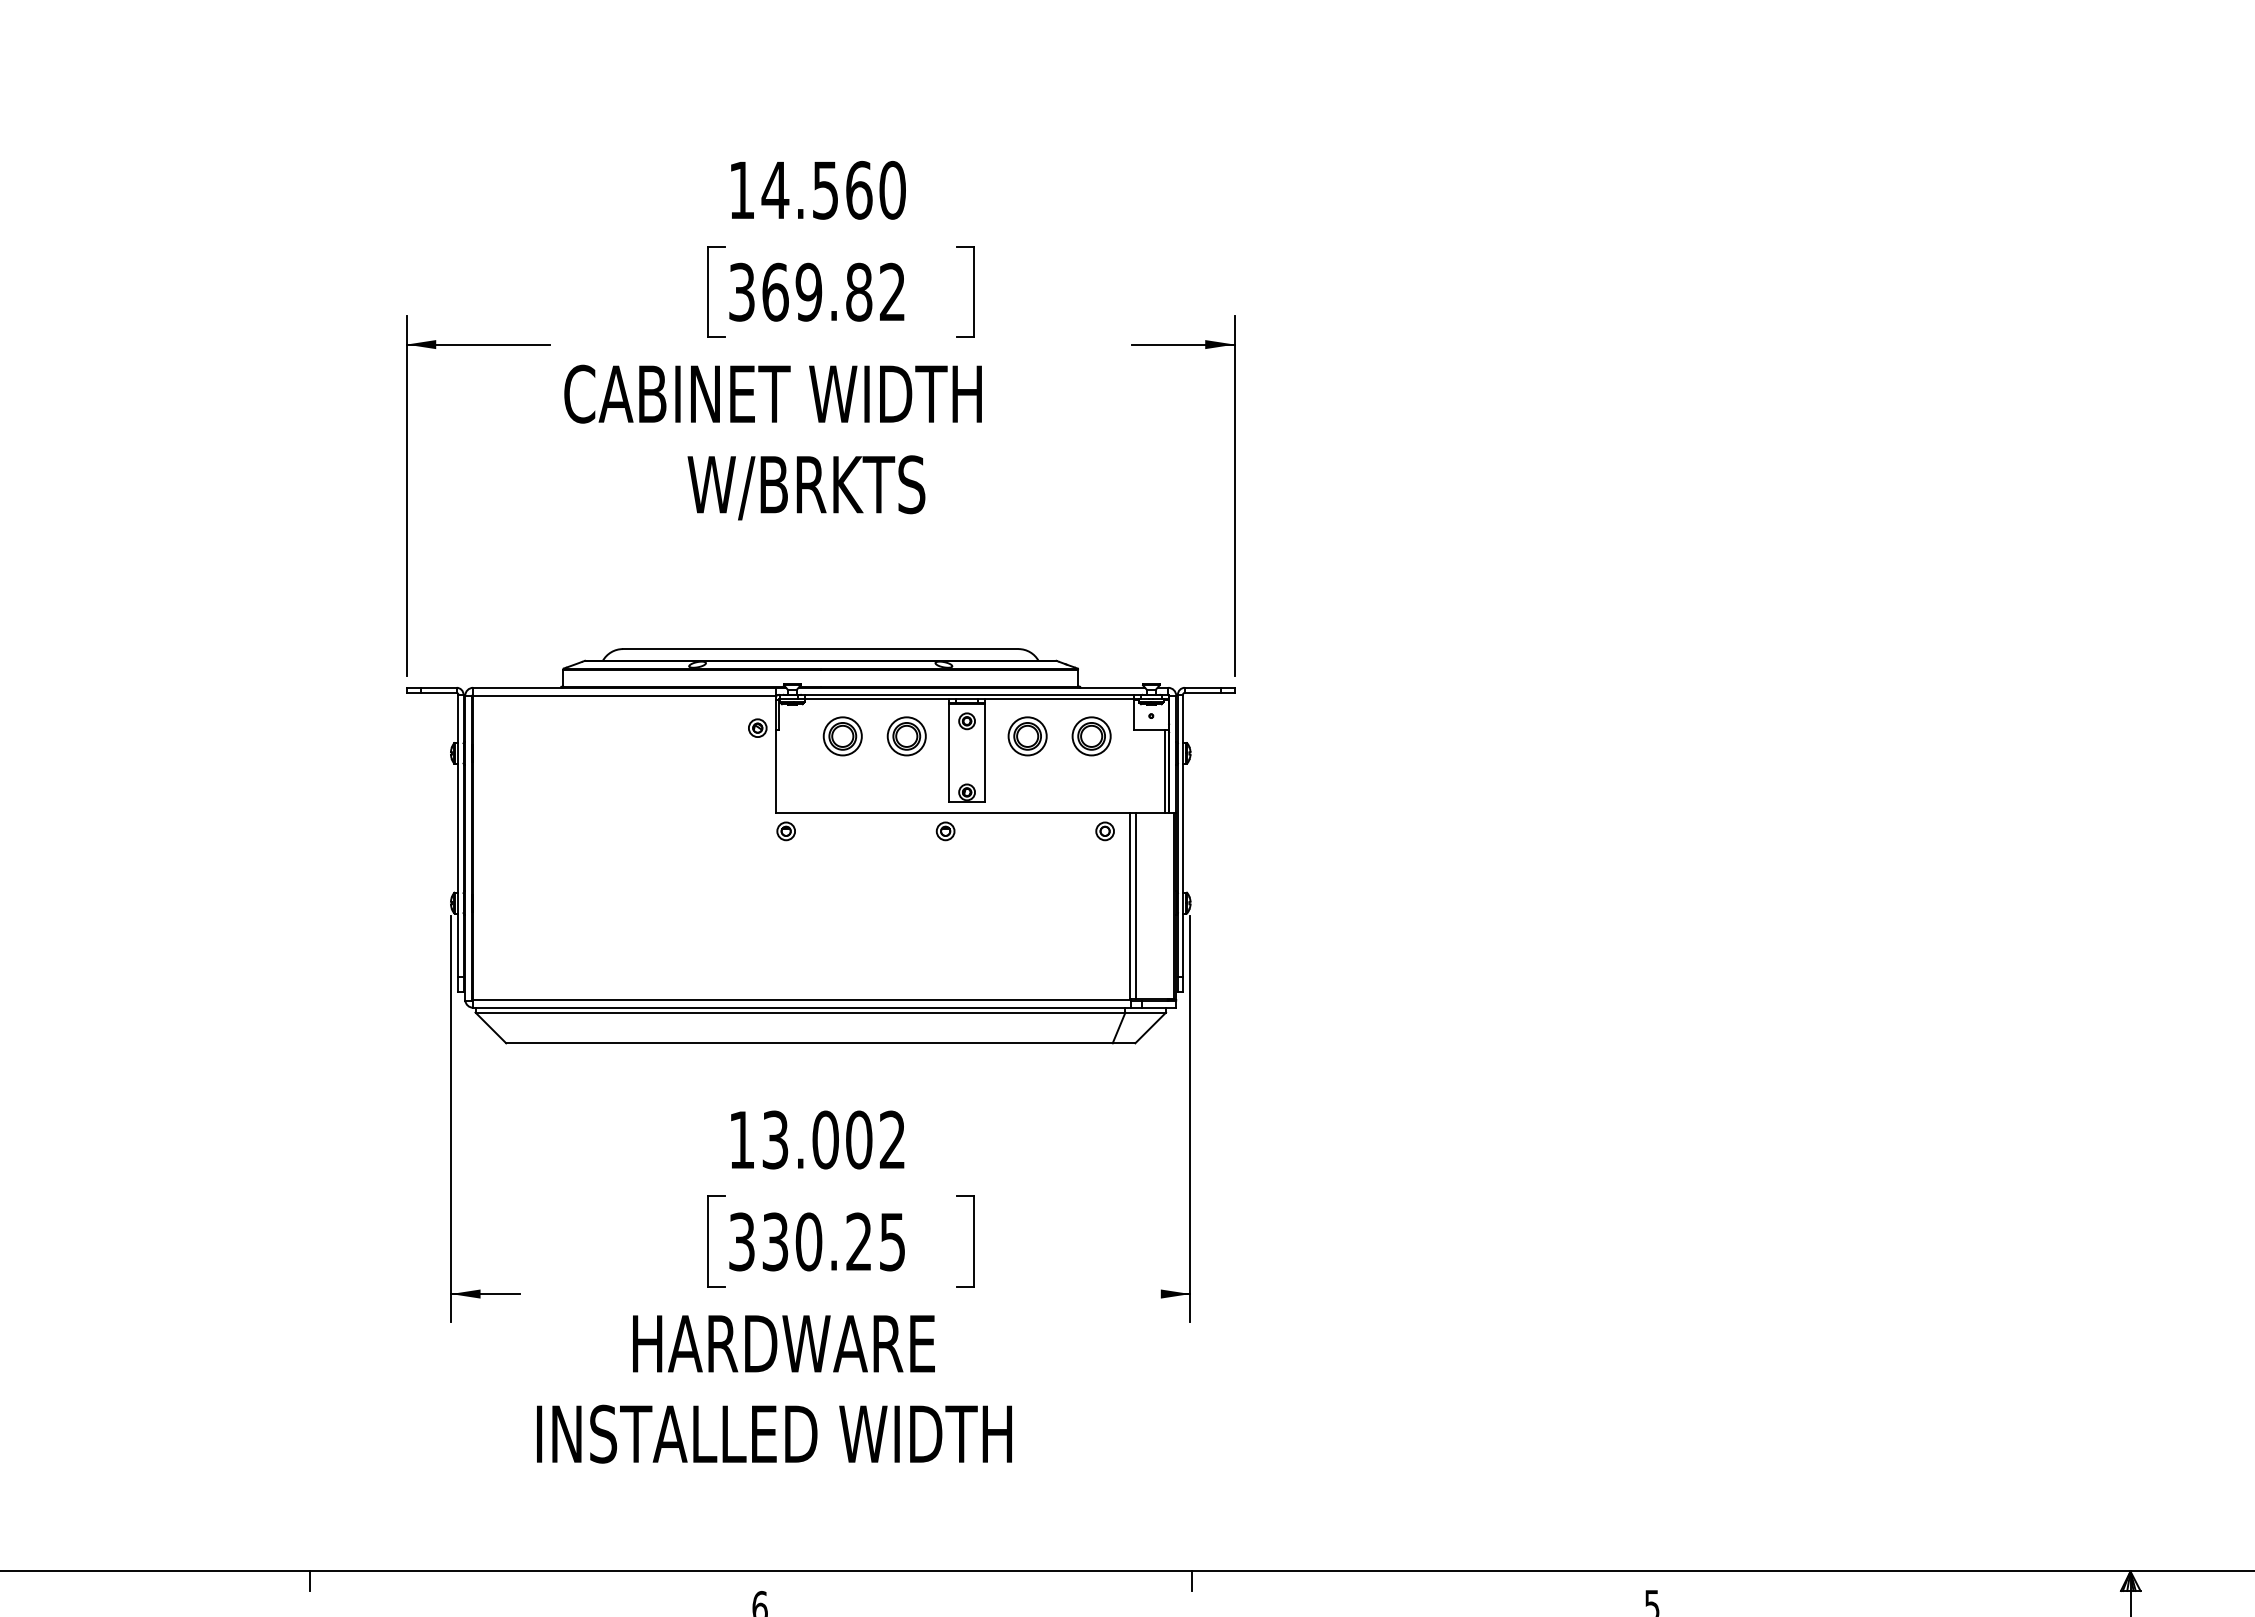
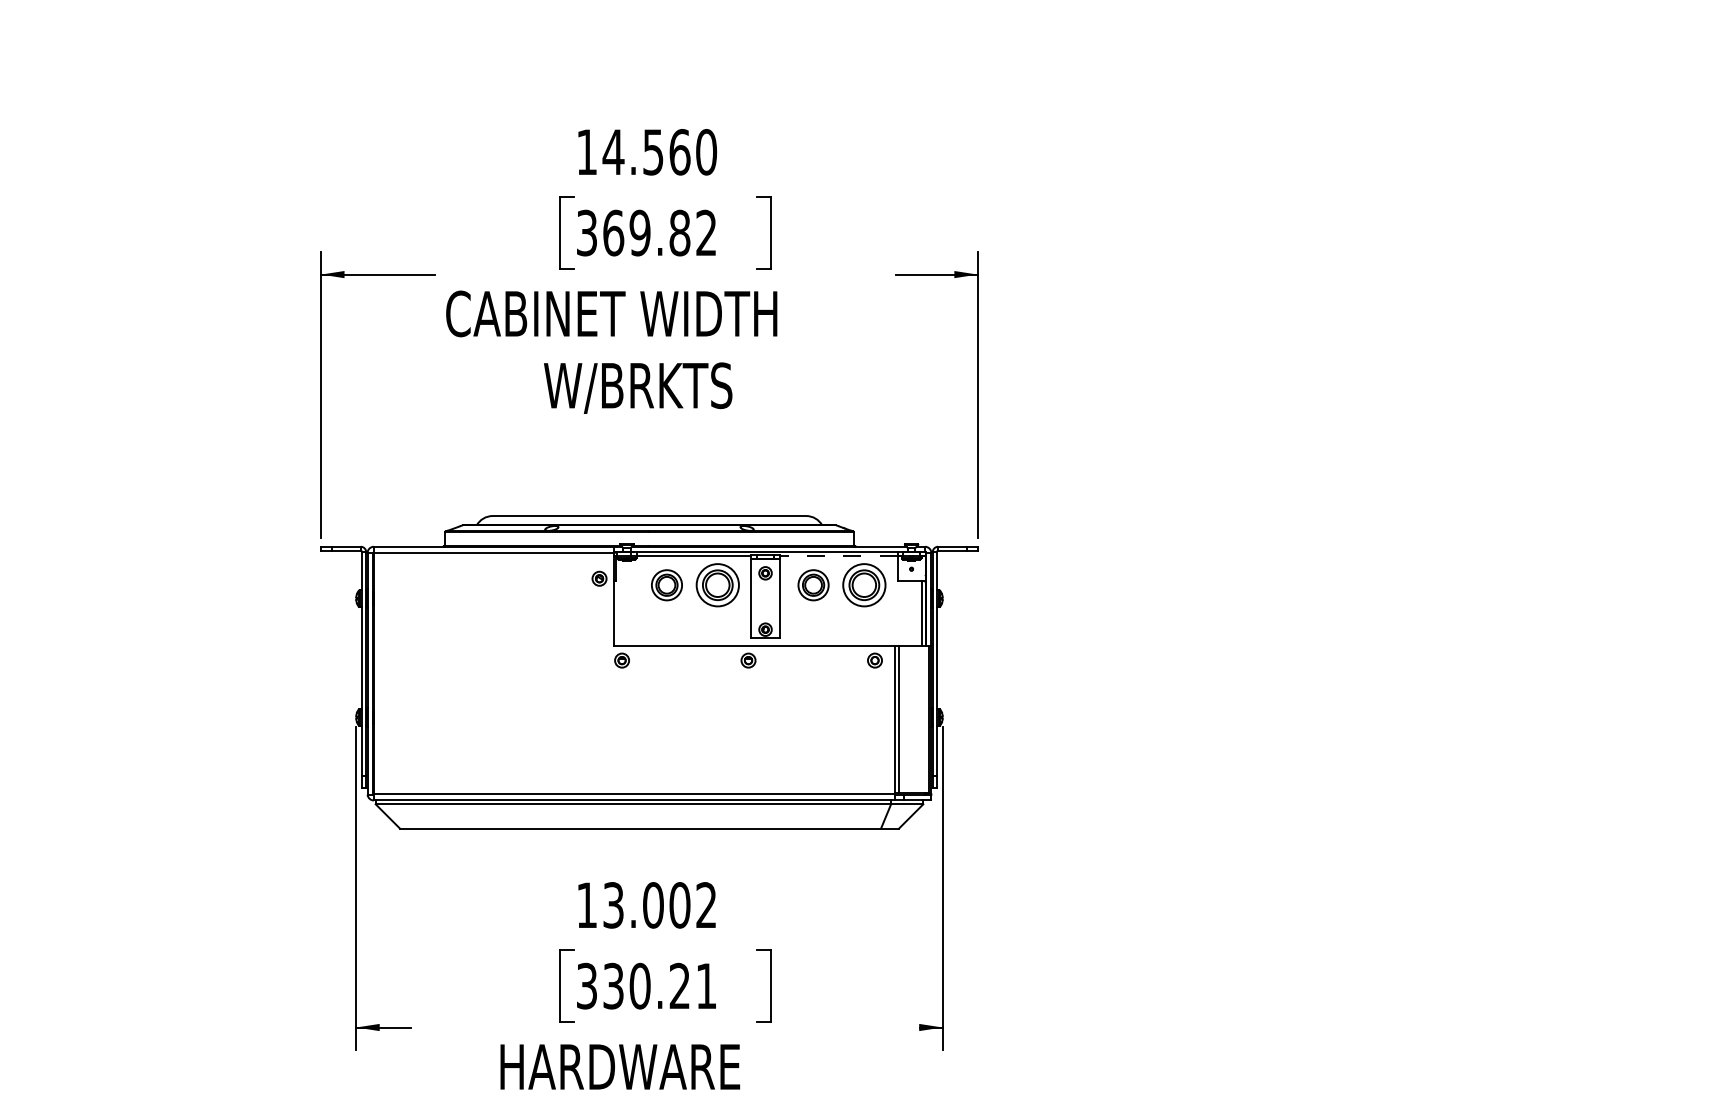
line: (1058, 699) -> (838, 556), solid -> dashed
part: (906, 736) -> (717, 585), size x1.4
part: (1091, 736) -> (864, 585), size x1.4
text: (892, 1242) -> (706, 986), 330.25 -> 330.21

